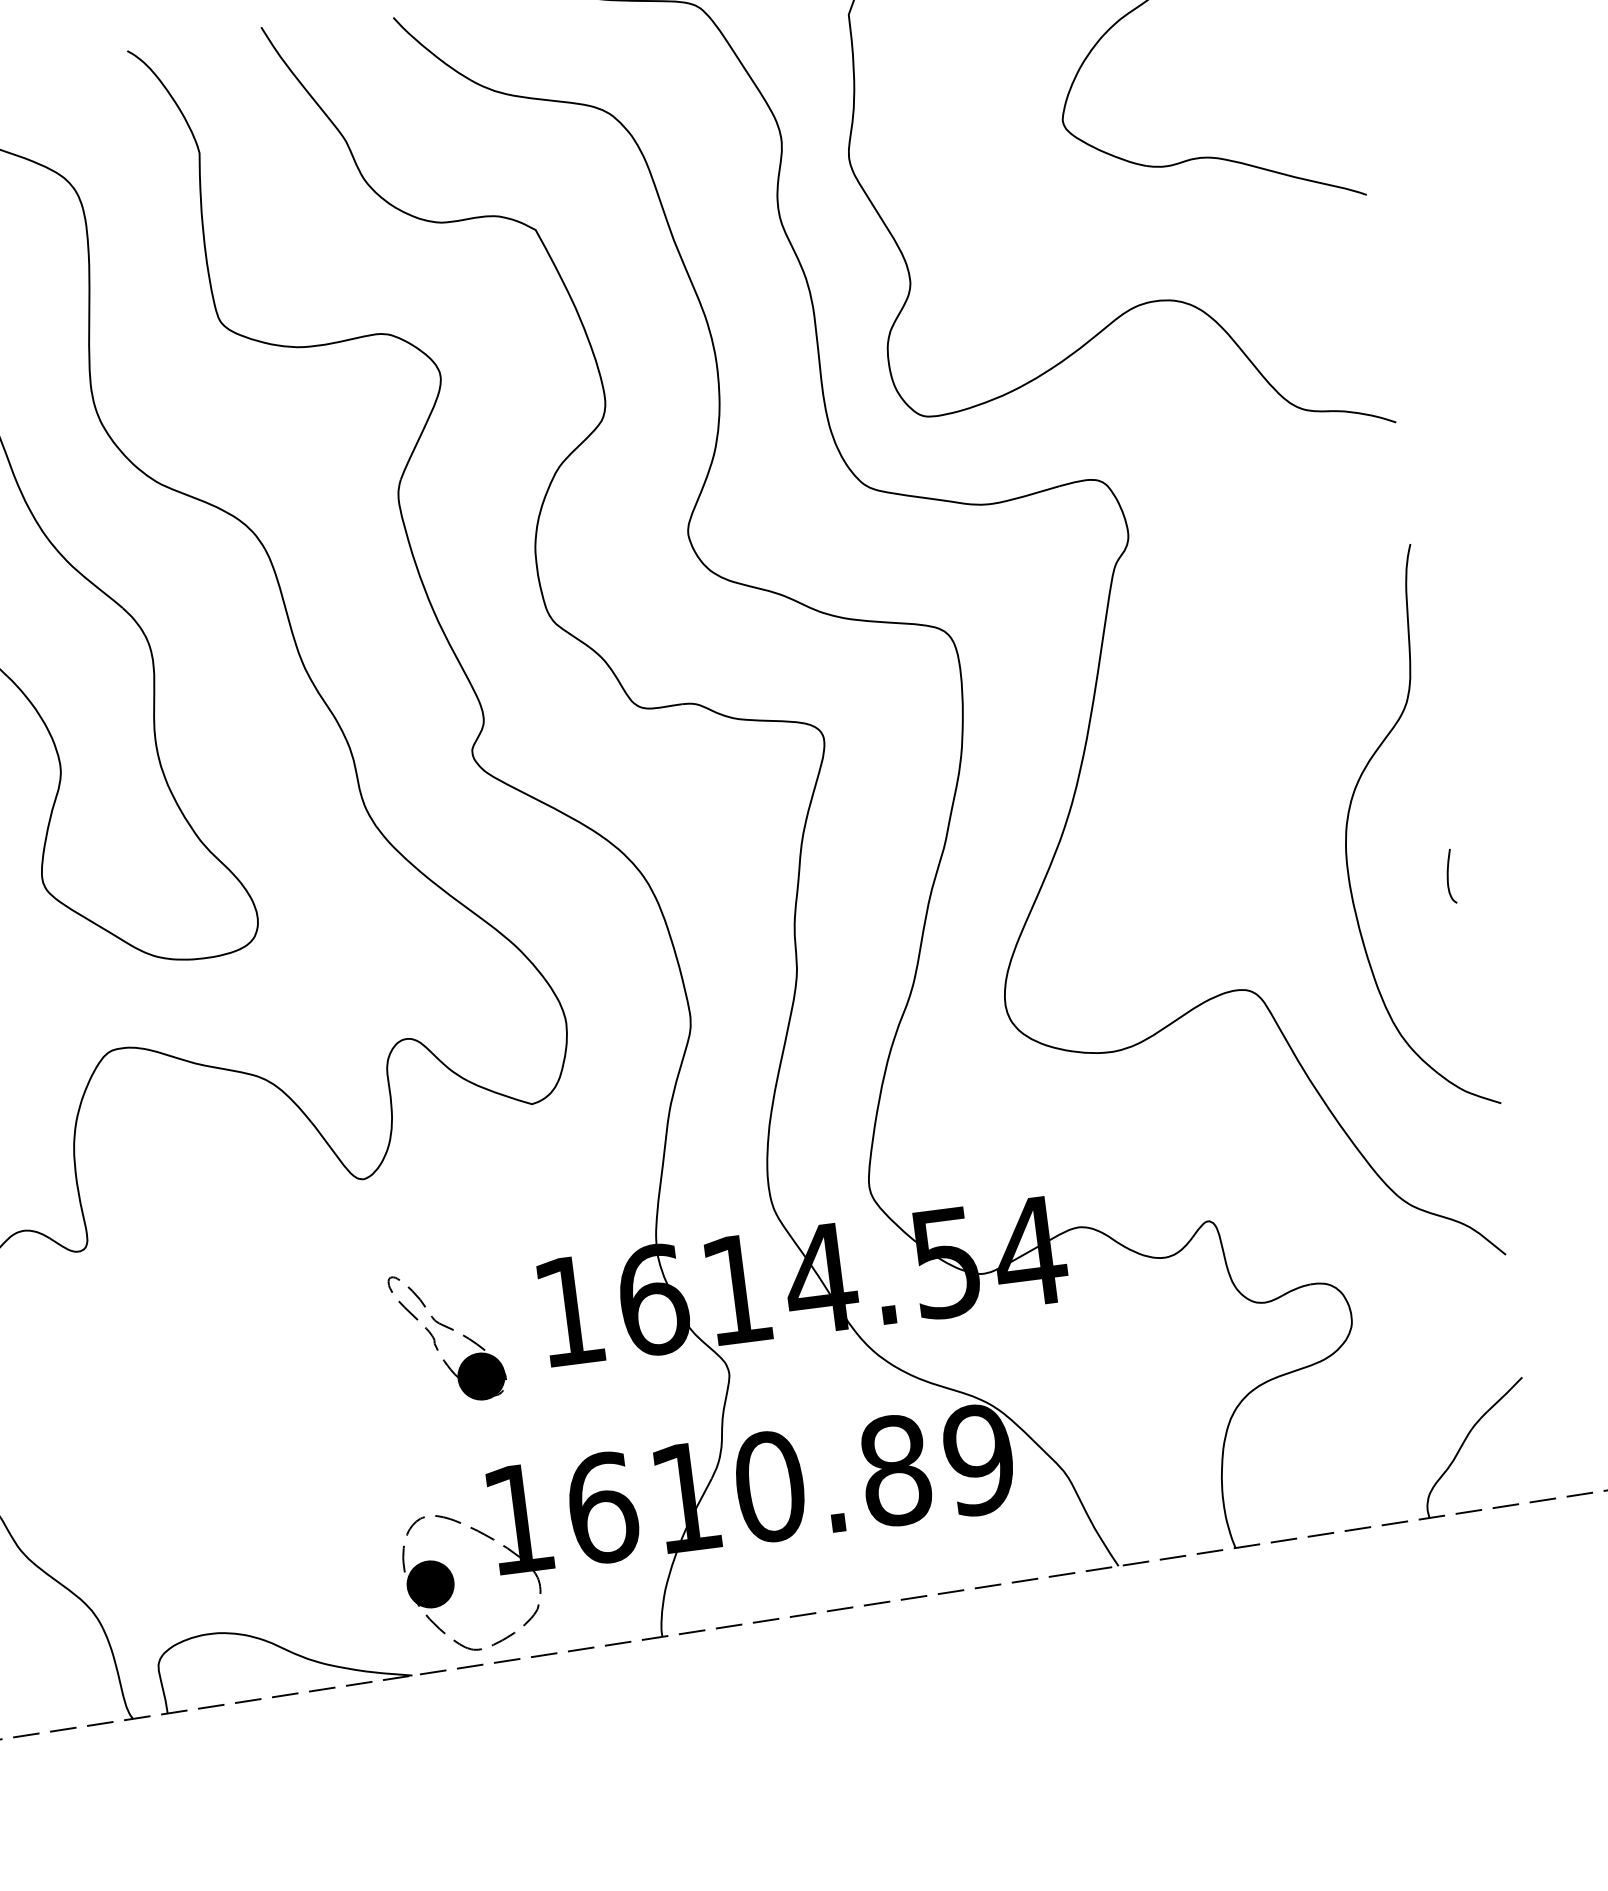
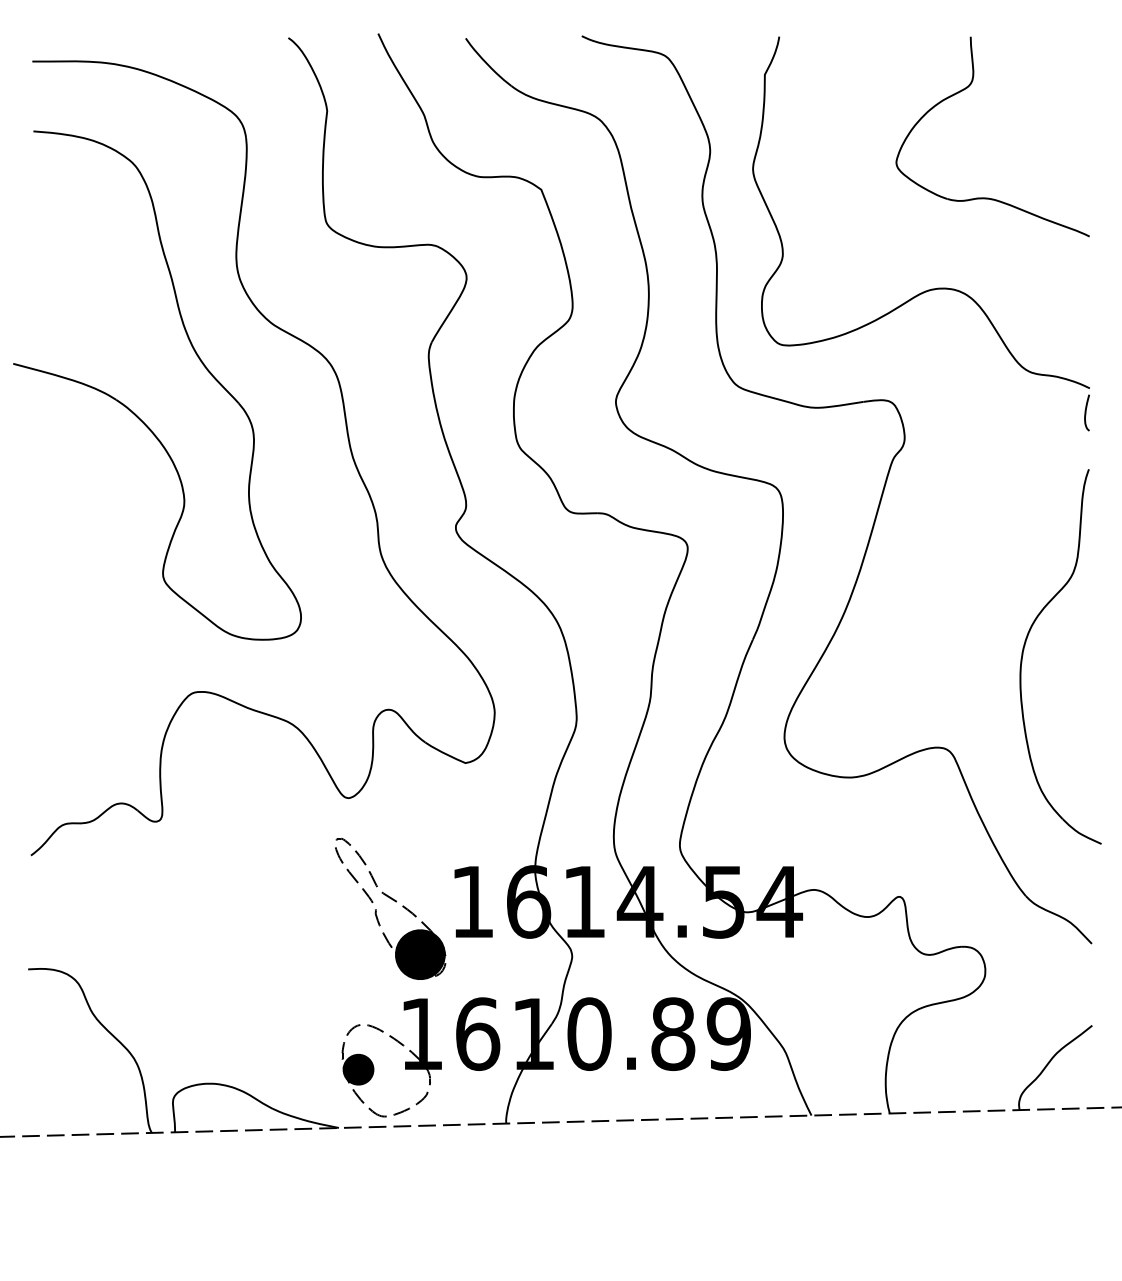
curve: (1449, 876) -> (1086, 412), moved
part: (447, 1336) -> (390, 908), size x1.6

